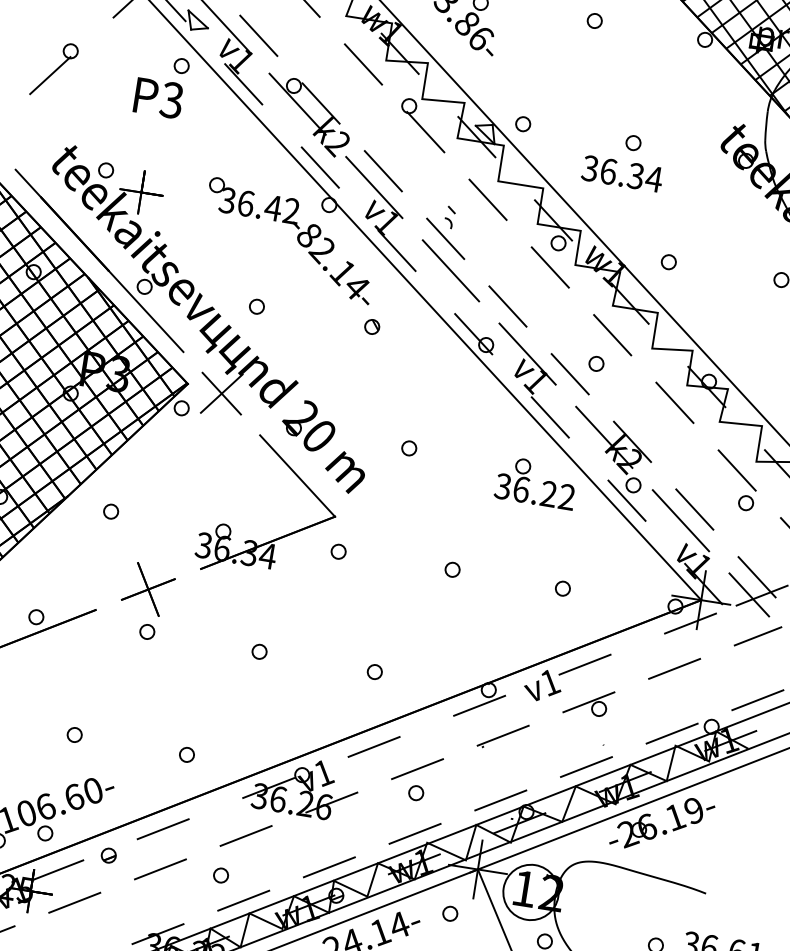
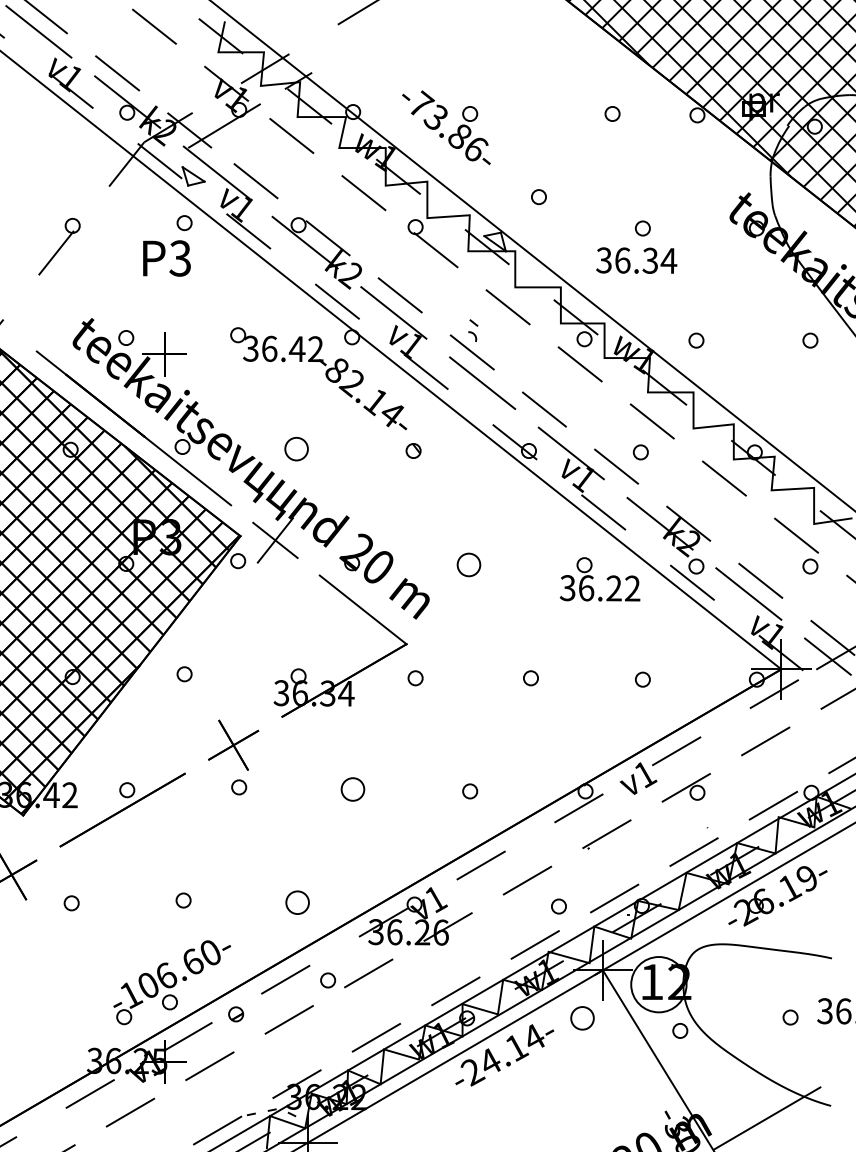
part: (594, 20) -> (612, 113), moved
part: (522, 124) -> (538, 197), moved
part: (256, 306) -> (296, 448), size x1.6
part: (409, 448) -> (469, 565), size x1.6
part: (259, 651) -> (353, 789), size x1.6
part: (186, 754) -> (297, 902), size x1.6
part: (415, 793) -> (558, 906), moved
part: (221, 875) -> (328, 980), moved
part: (450, 913) -> (582, 1018), size x1.6

